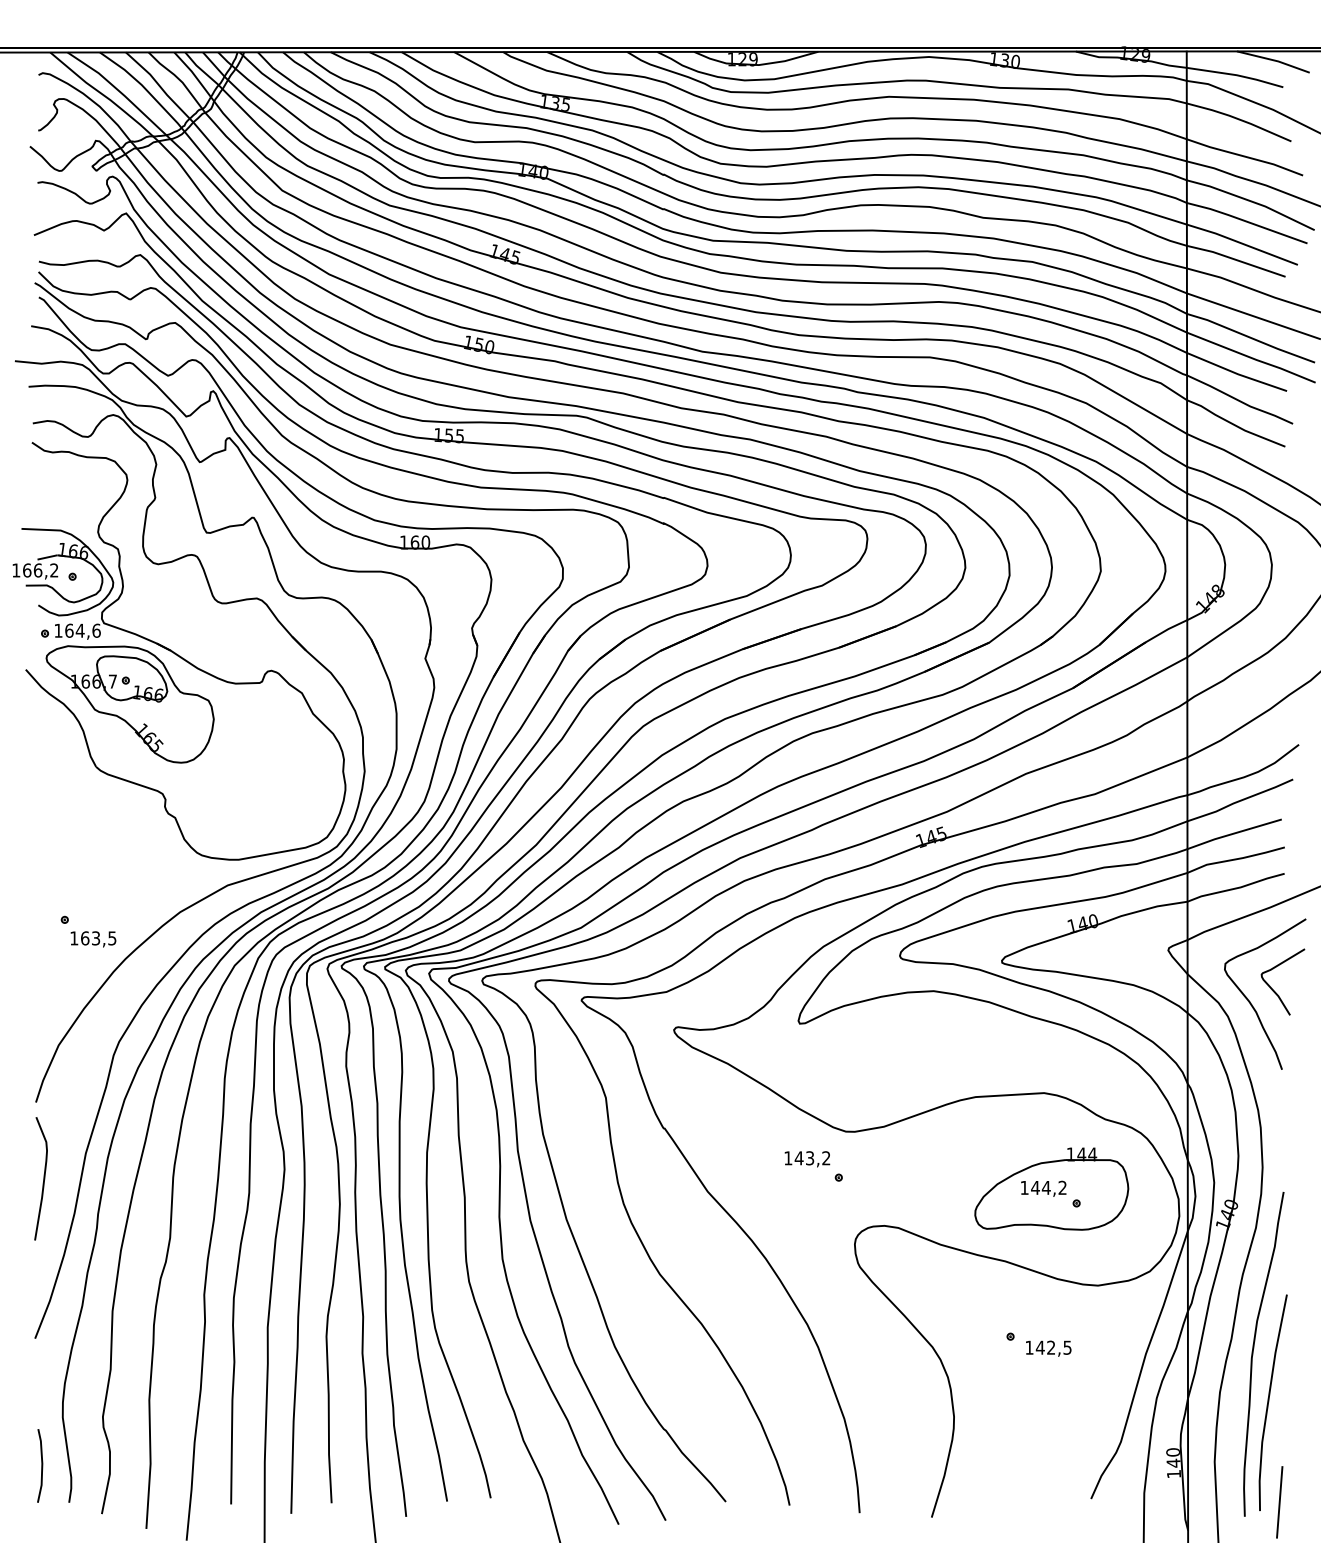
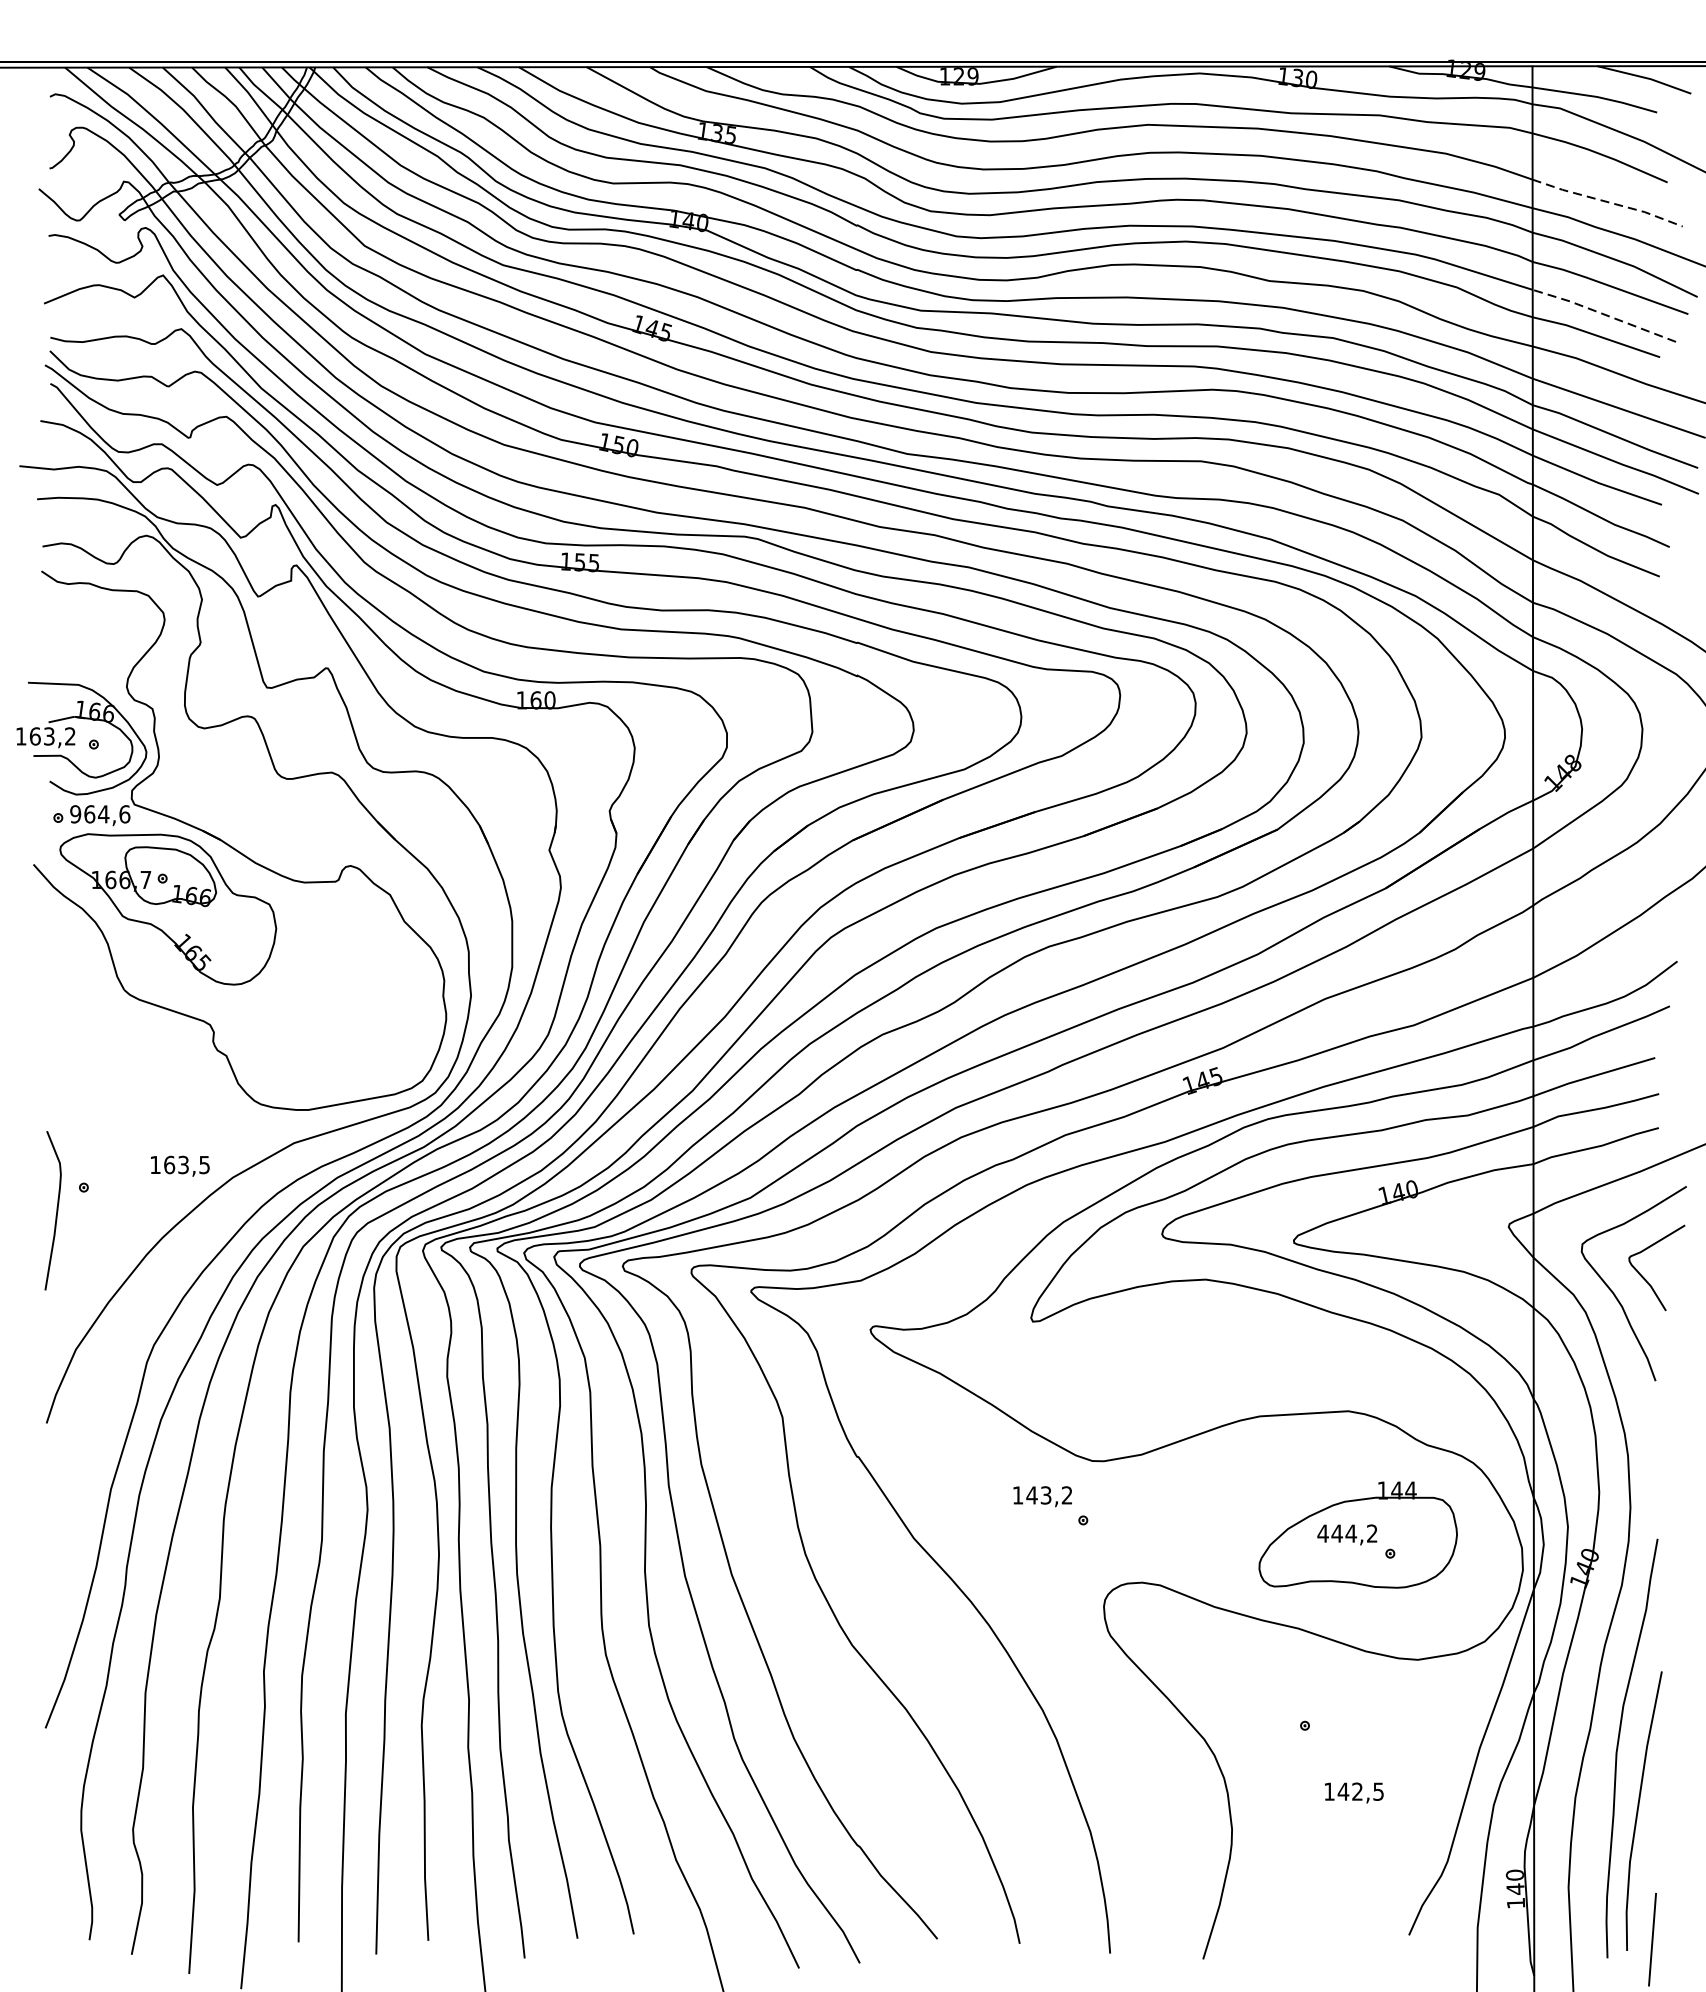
line: (1245, 156) -> (1608, 201), solid -> dashed
line: (1241, 243) -> (1603, 314), solid -> dashed
text: (37, 570) -> (48, 736), 166,2 -> 163,2
text: (58, 630) -> (75, 813), 164,6 -> 964,6
text: (93, 939) -> (180, 1166), moved
curve: (43, 1178) -> (56, 1210), moved
text: (1024, 1187) -> (1322, 1533), 144,2 -> 444,2
text: (1048, 1348) -> (1353, 1792), moved
line: (41, 1465) -> (53, 1892), removed

